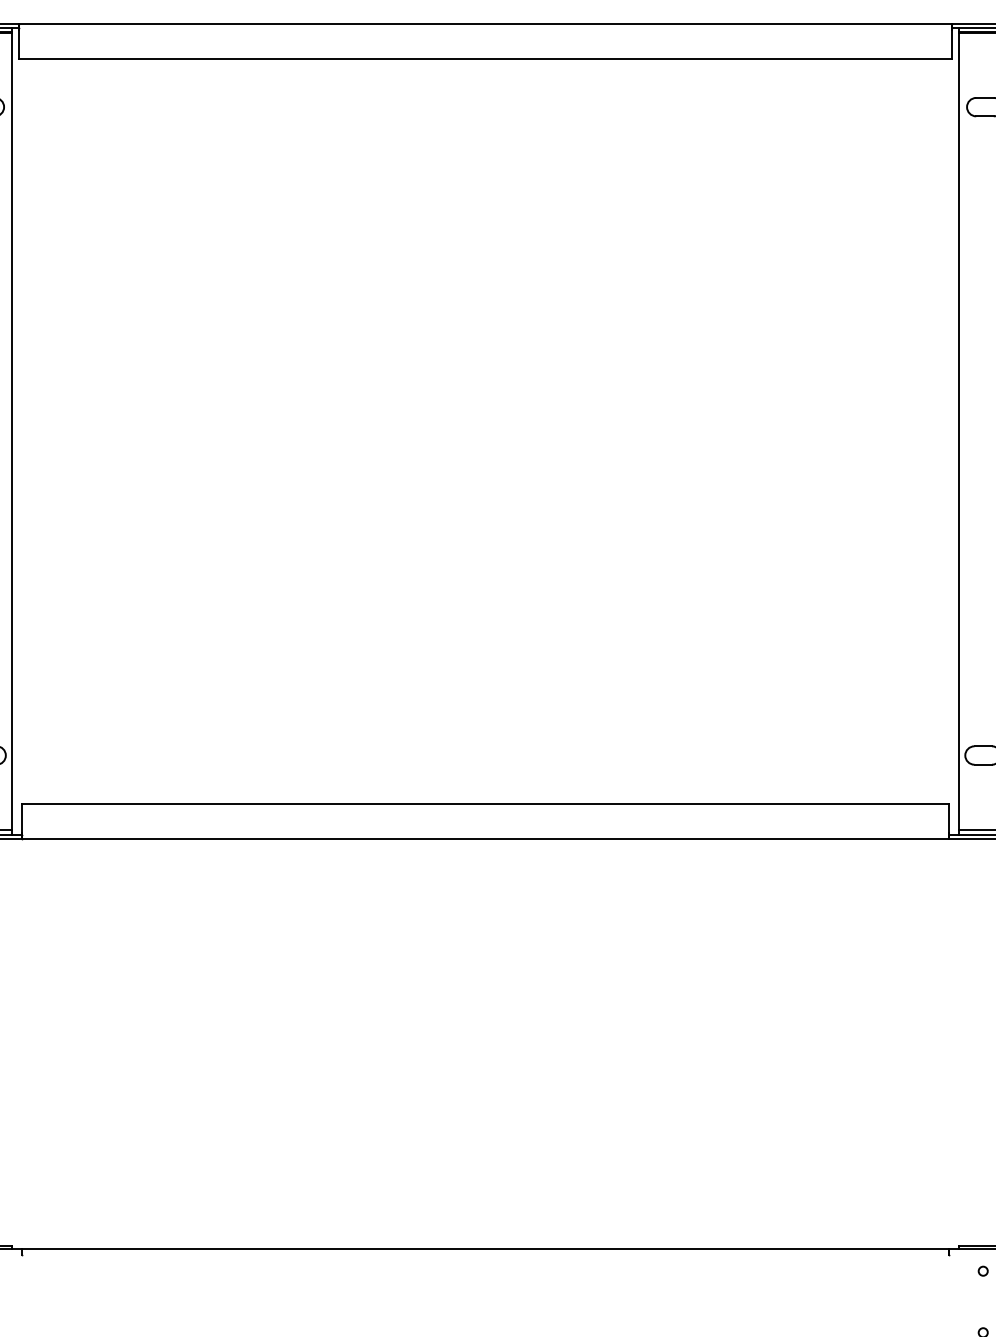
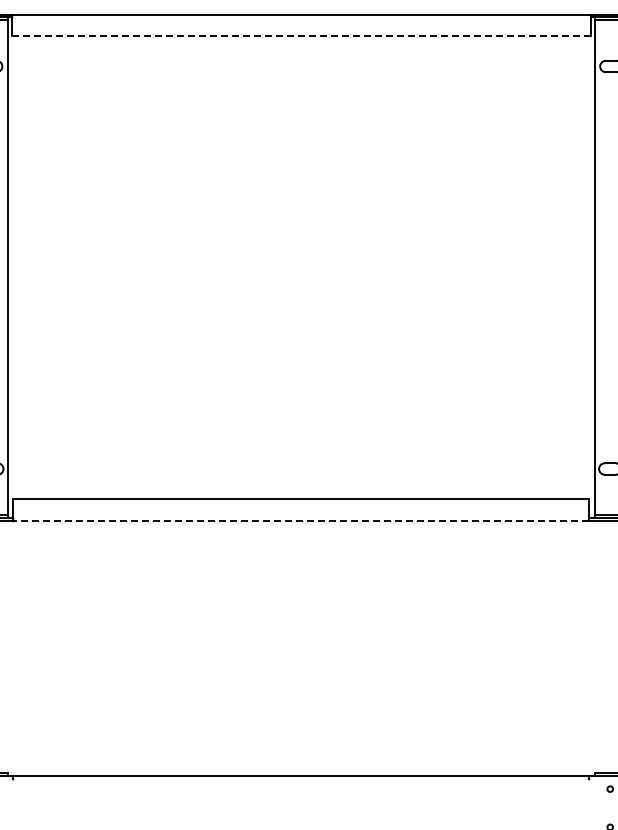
line: (484, 58) -> (300, 36), solid -> dashed
line: (485, 838) -> (301, 520), solid -> dashed

